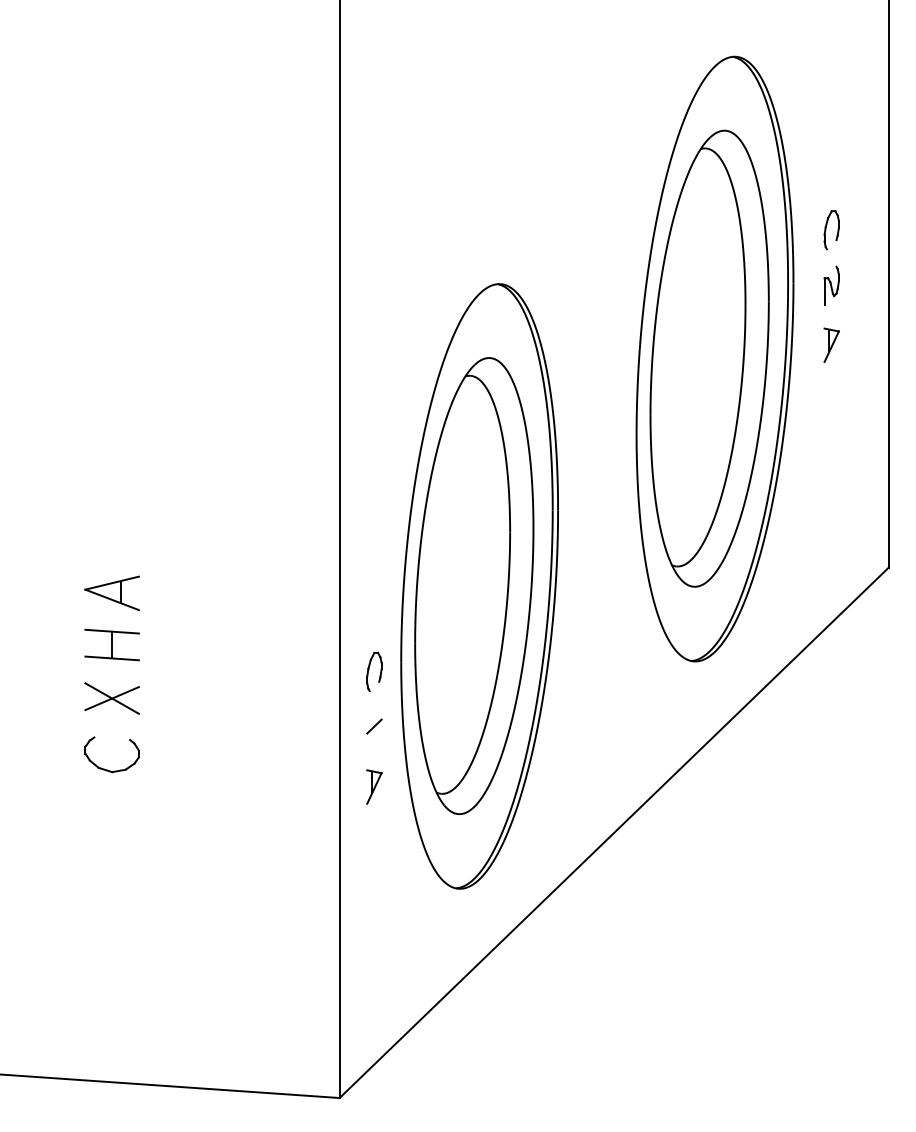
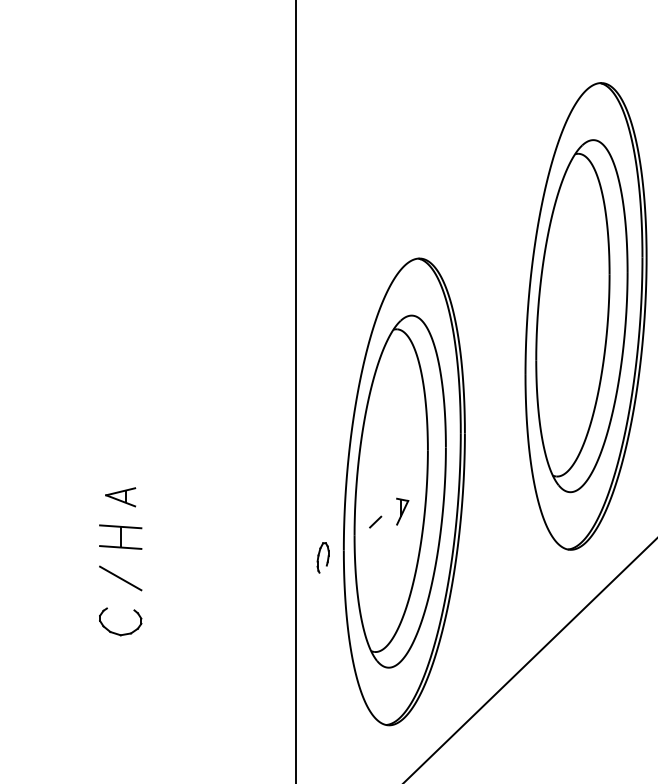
part: (111, 593) -> (120, 497), size x0.7
line: (111, 698) -> (120, 578), removed
line: (374, 726) -> (375, 522), moved
part: (374, 786) -> (402, 511), moved

